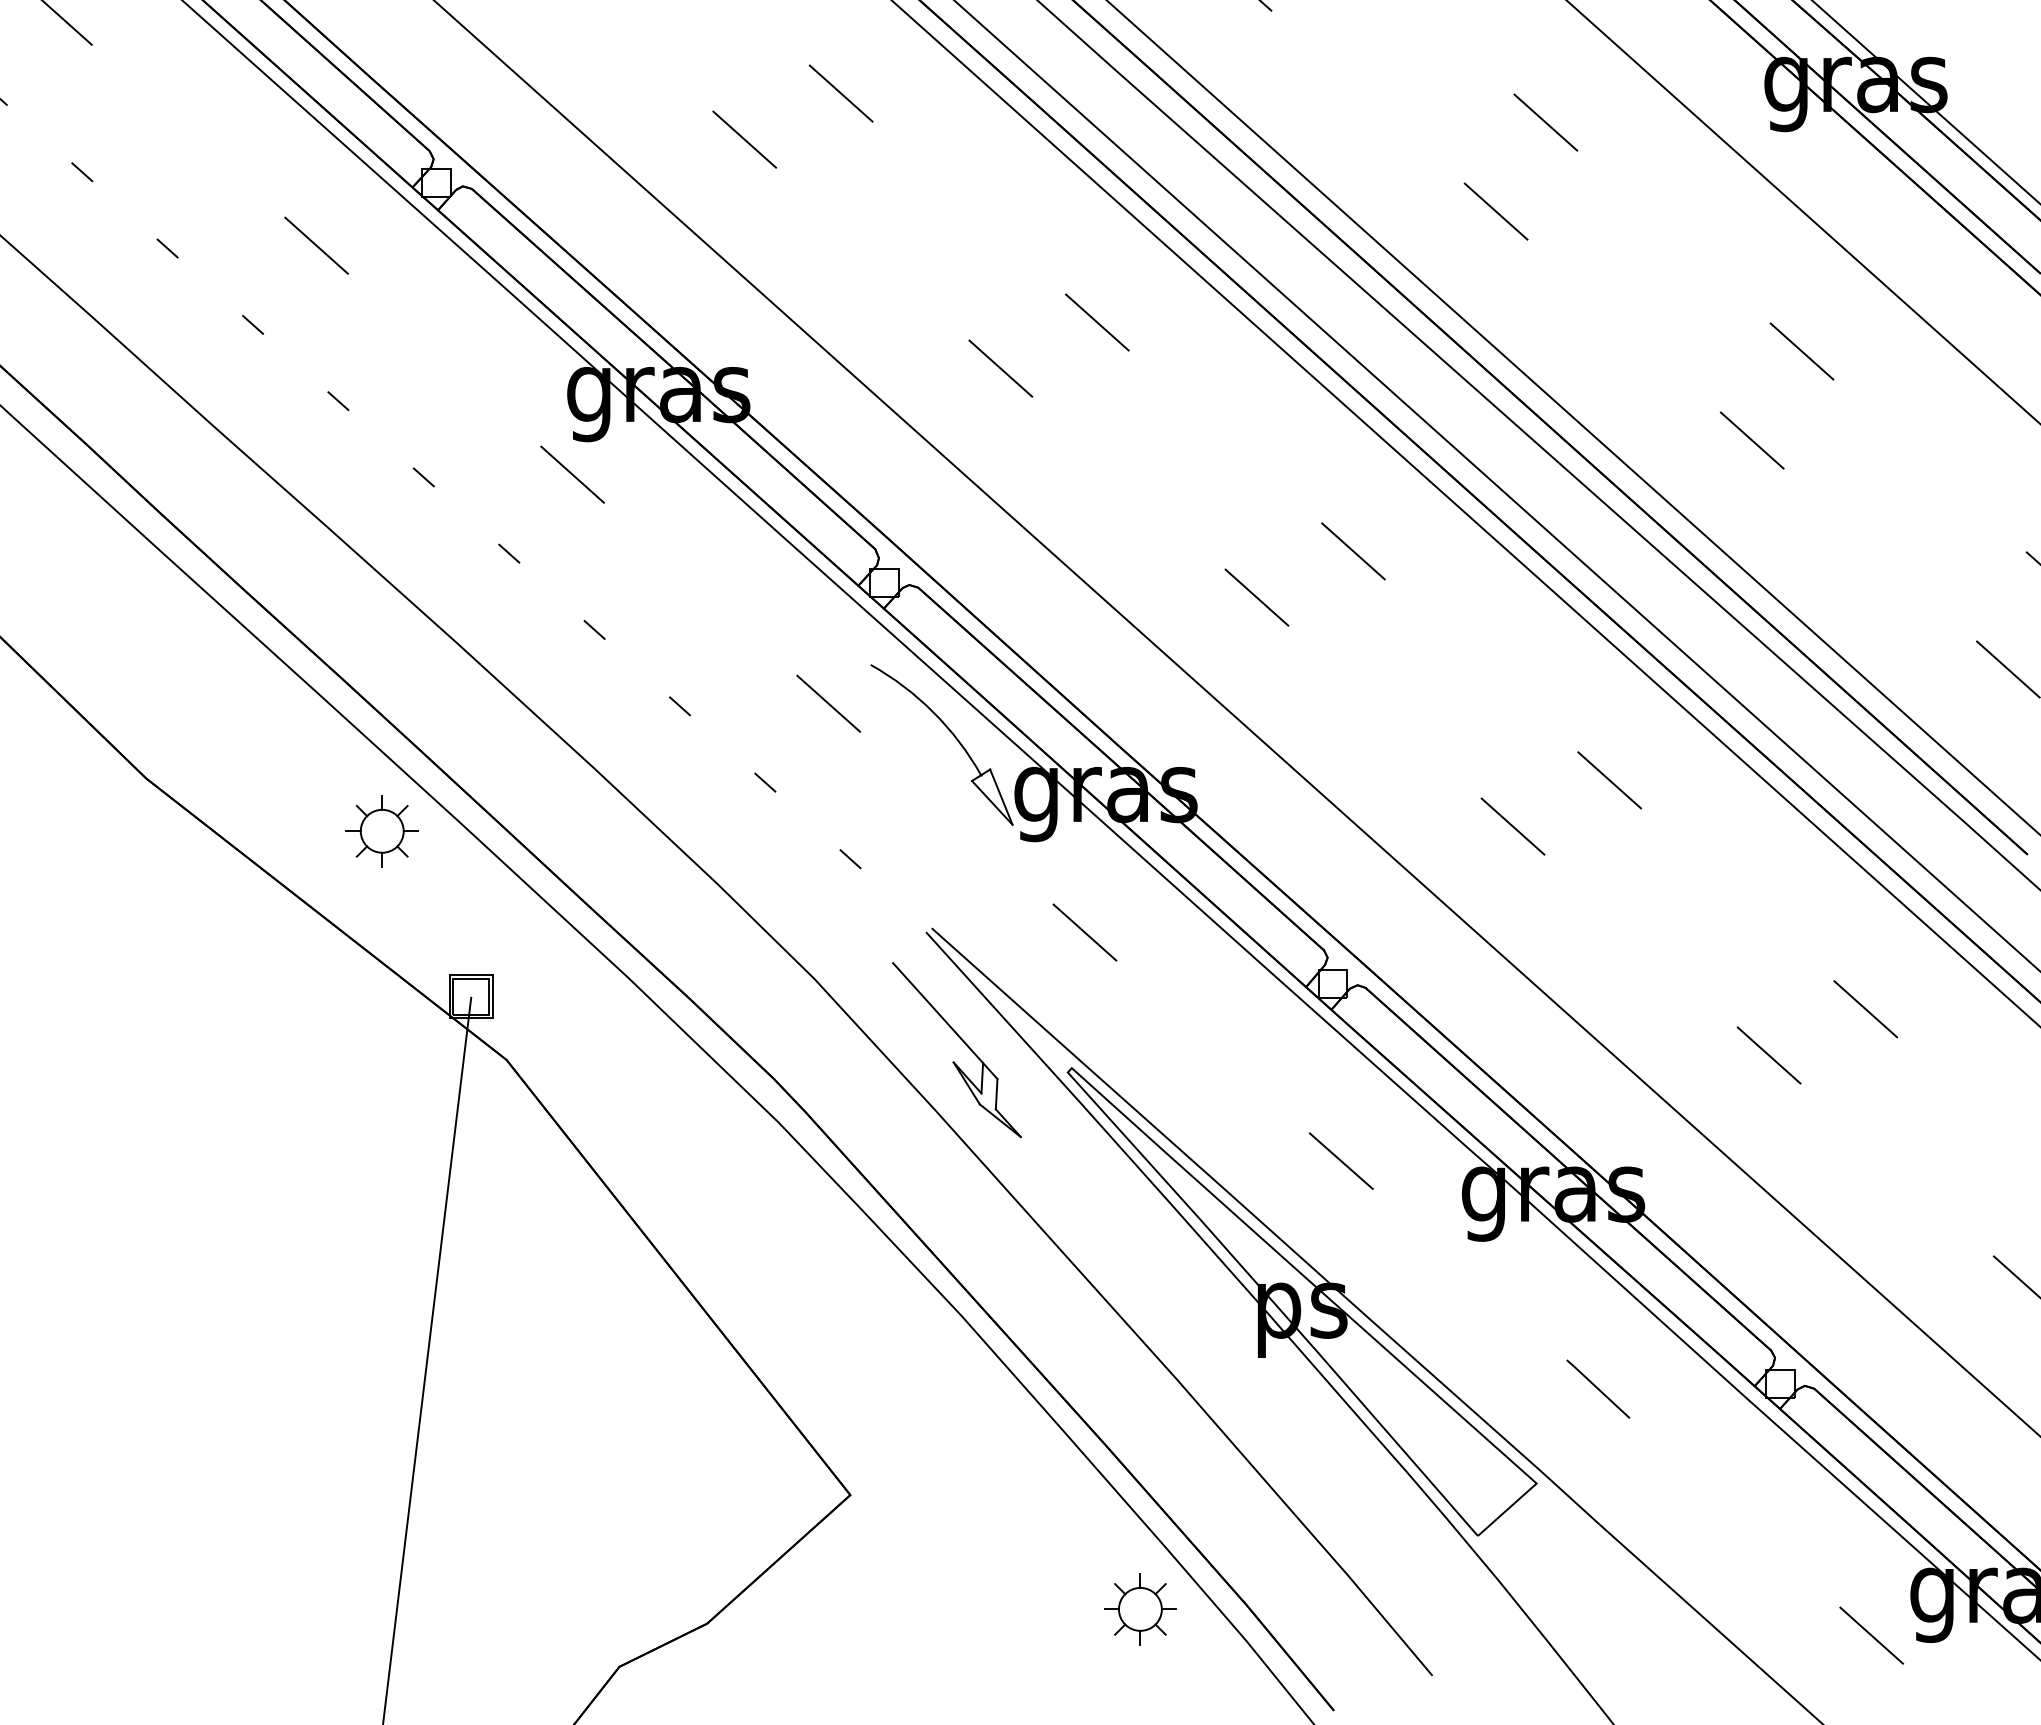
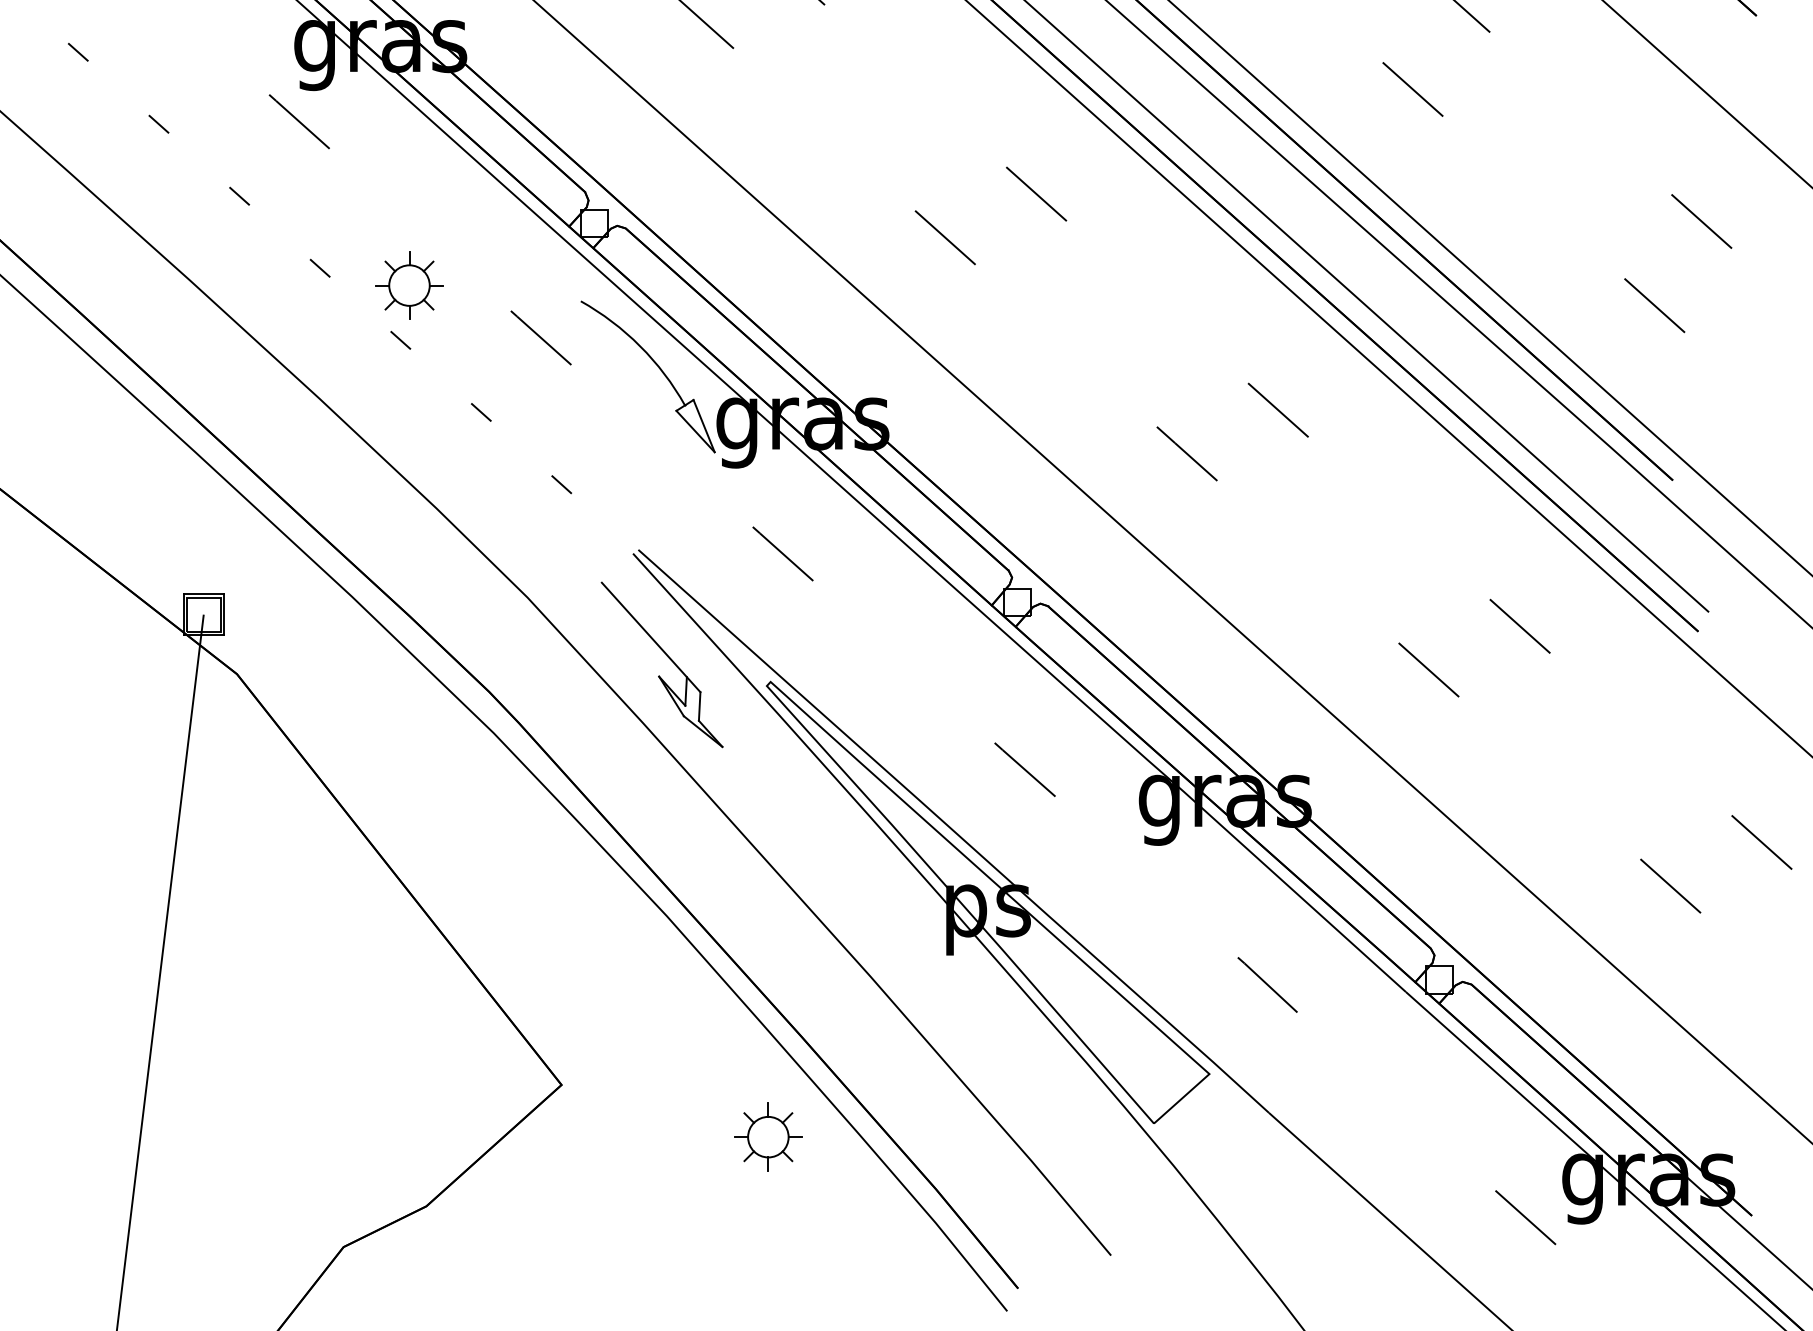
part: (381, 831) -> (408, 285), moved
part: (1140, 1609) -> (768, 1137), moved

